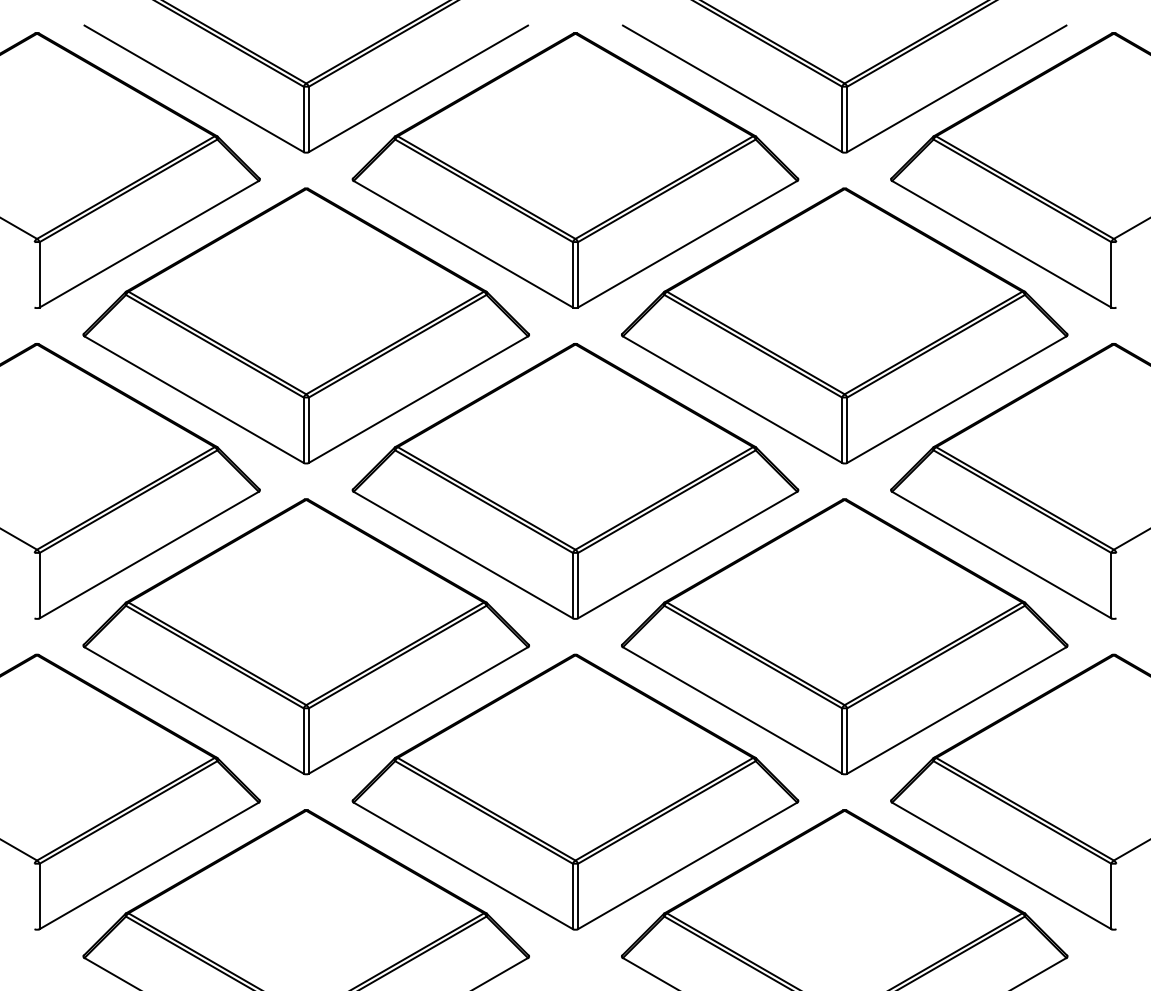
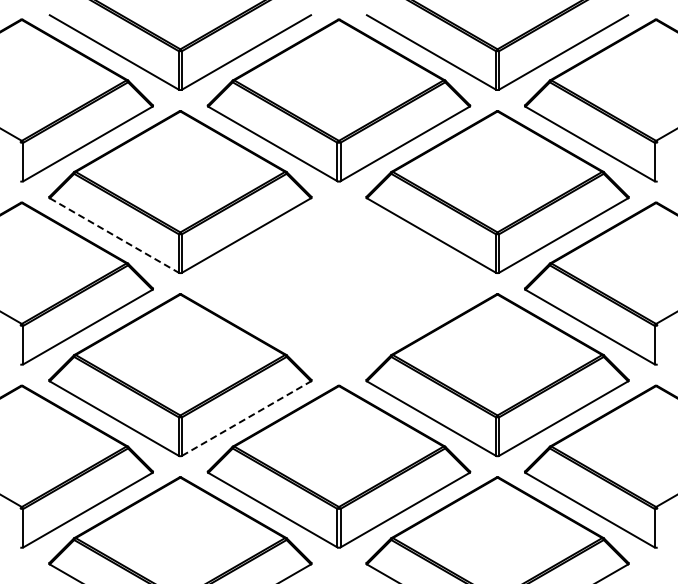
line: (194, 399) -> (114, 235), solid -> dashed
part: (574, 481) -> (338, 283), removed
line: (418, 710) -> (246, 418), solid -> dashed

